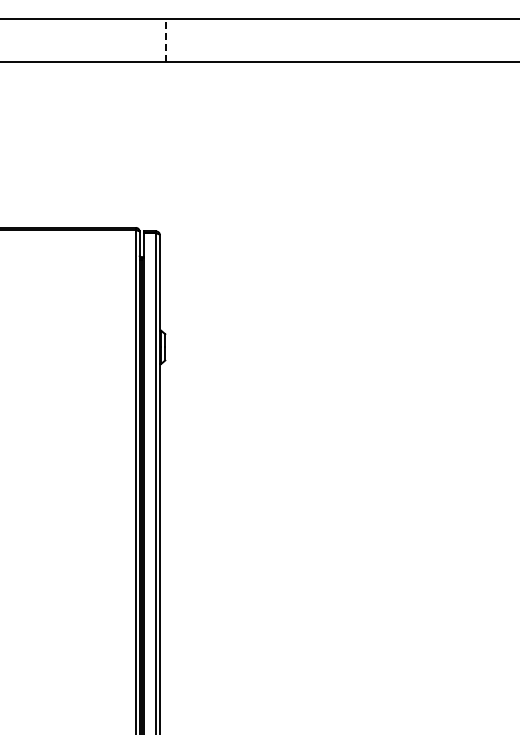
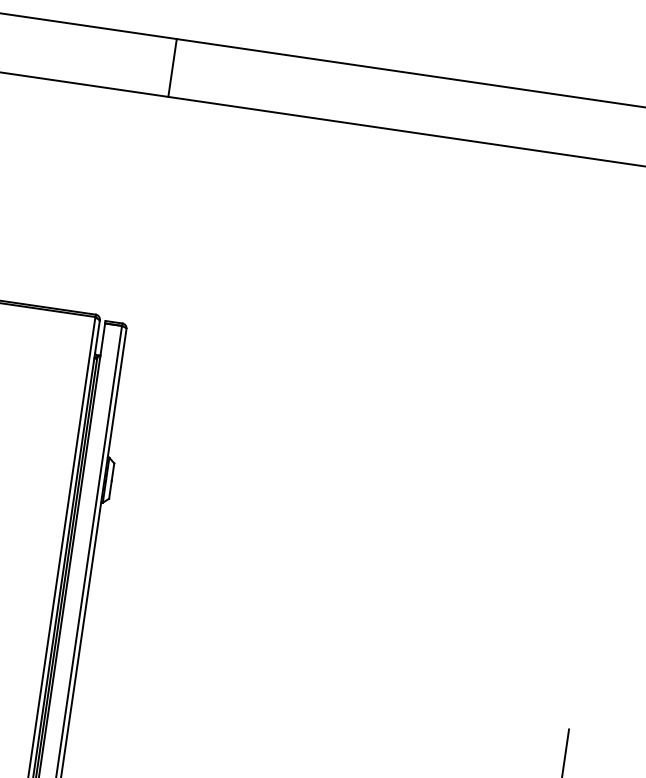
line: (165, 40) -> (172, 68), dashed -> solid

